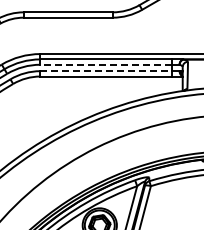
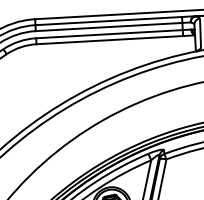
line: (106, 64) -> (109, 26), dashed -> solid
line: (106, 71) -> (109, 34), dashed -> solid

